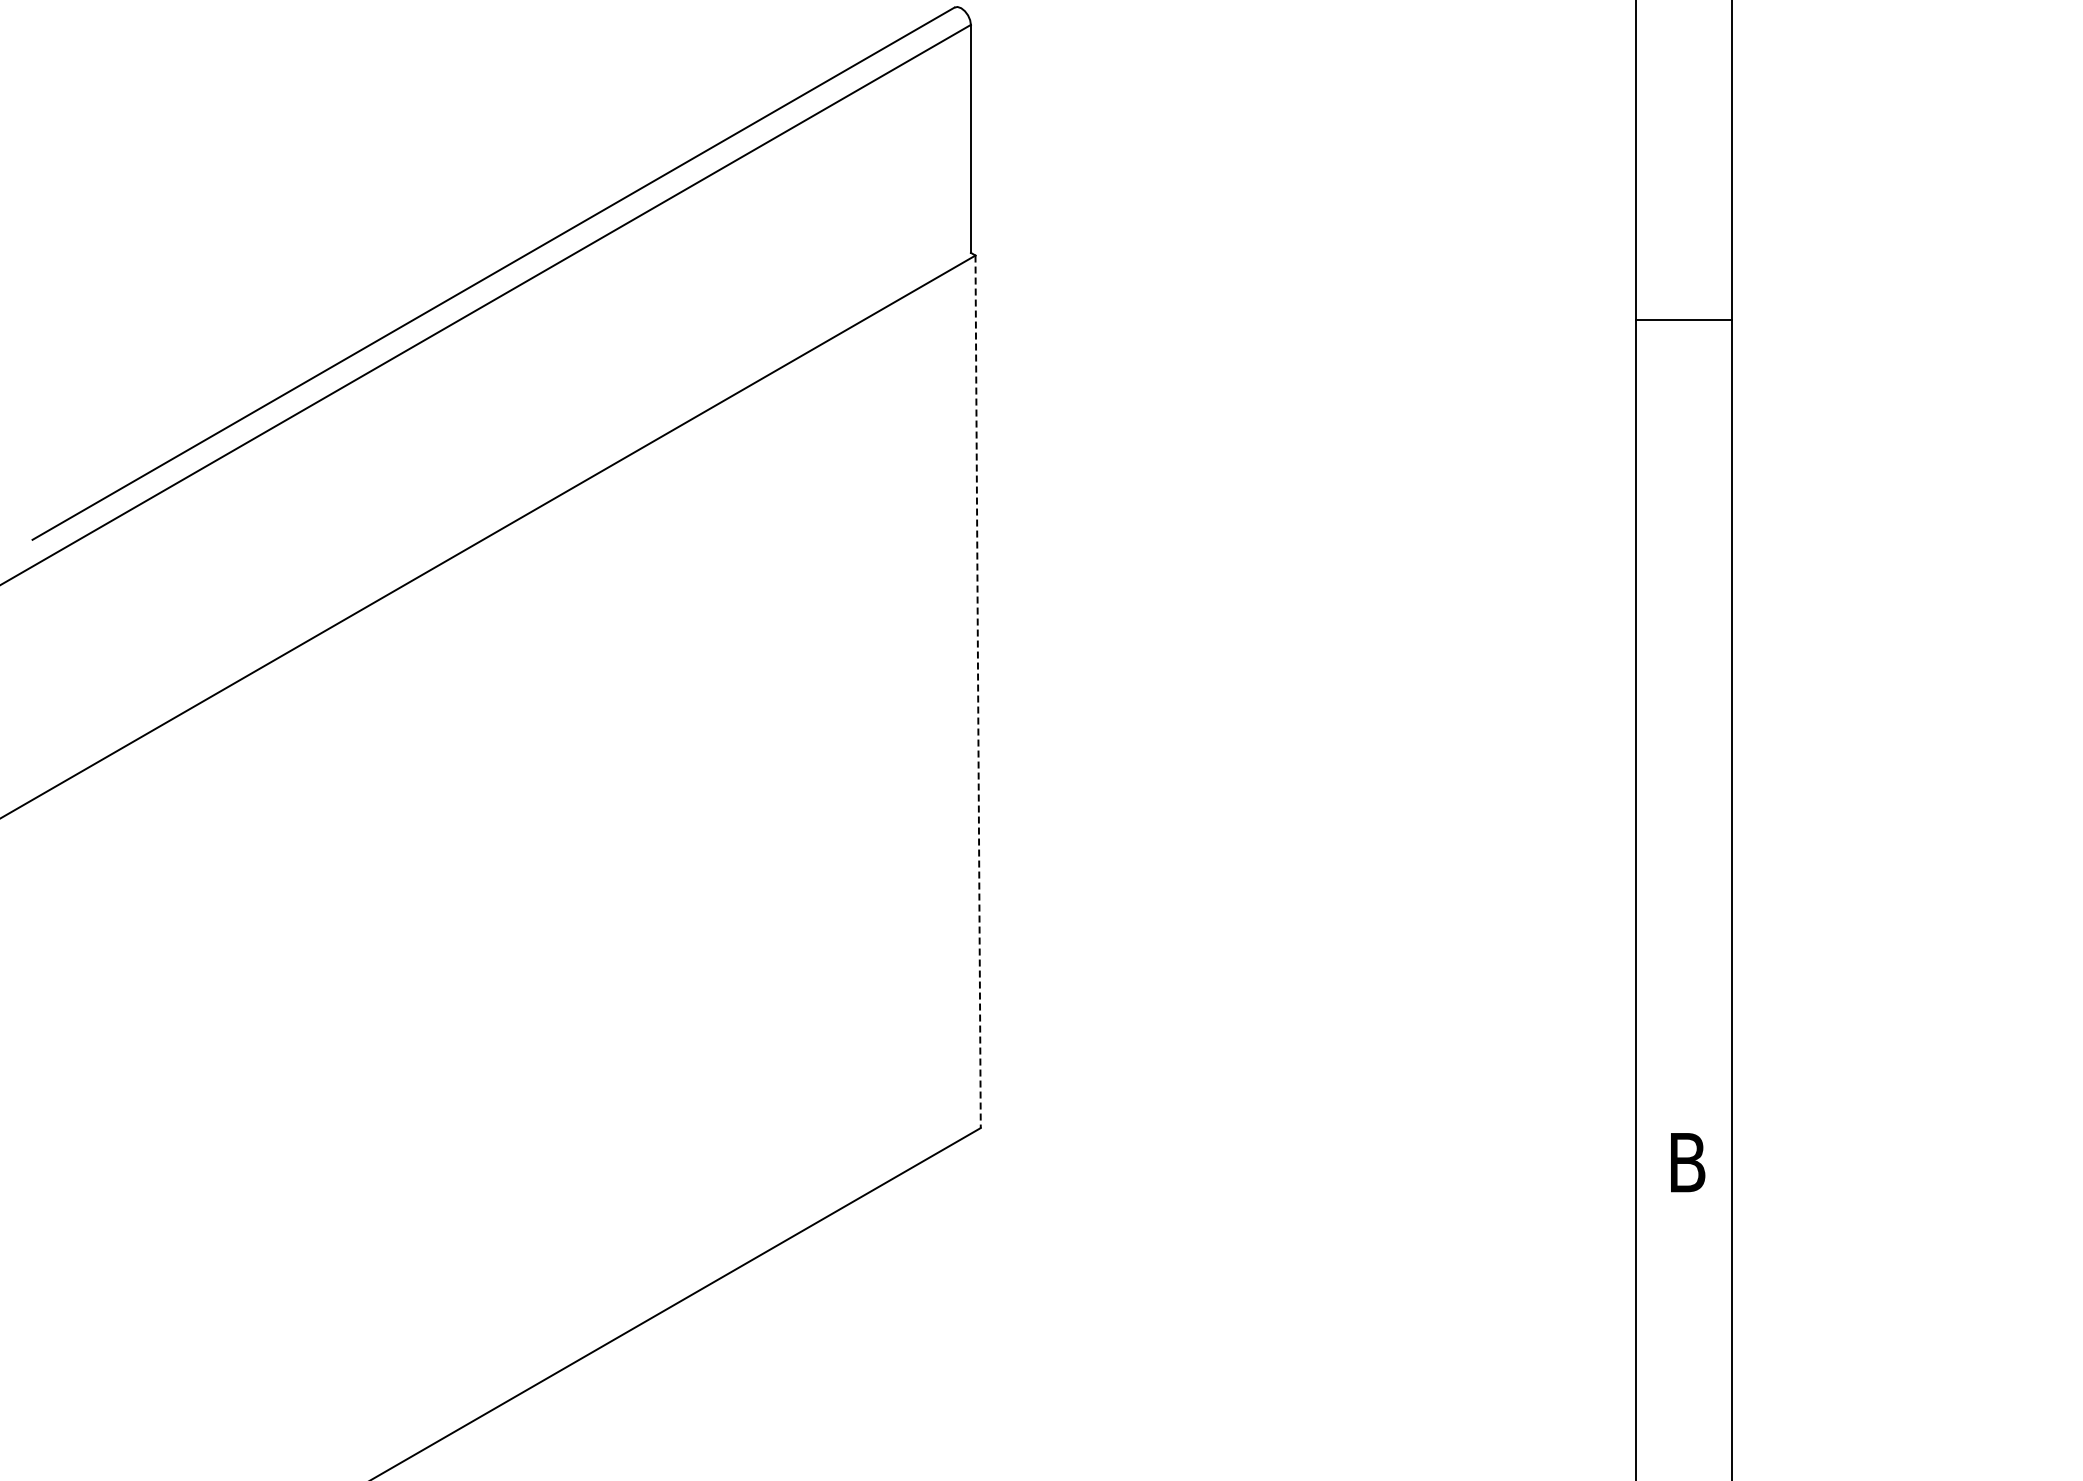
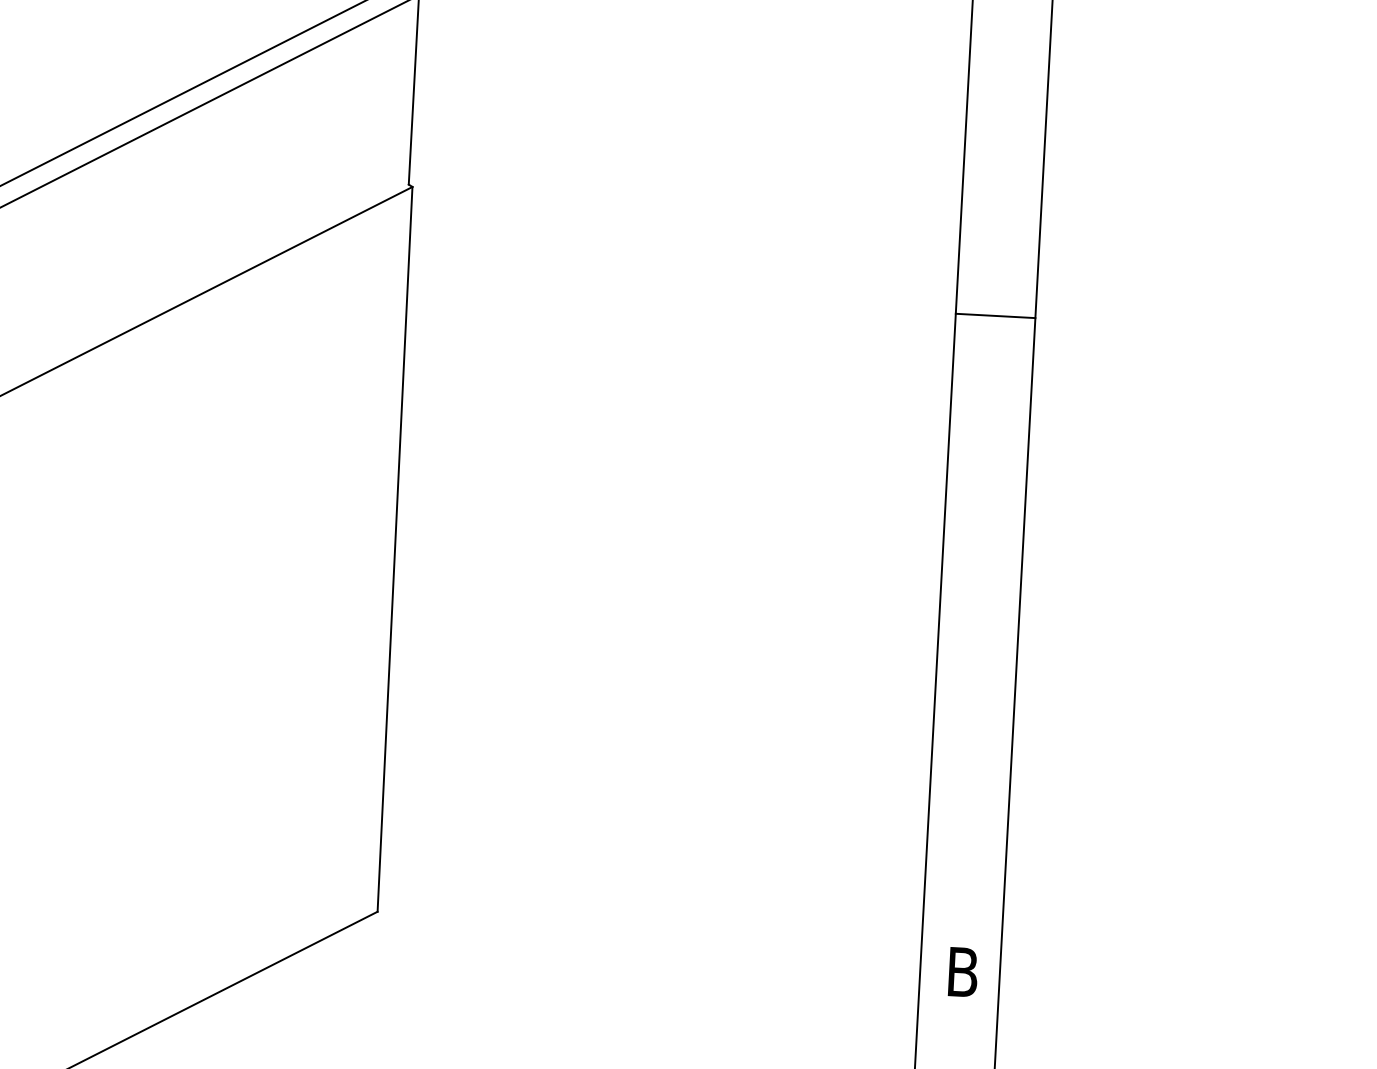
line: (1684, 320) -> (995, 315), moved
line: (978, 692) -> (395, 549), dashed -> solid

